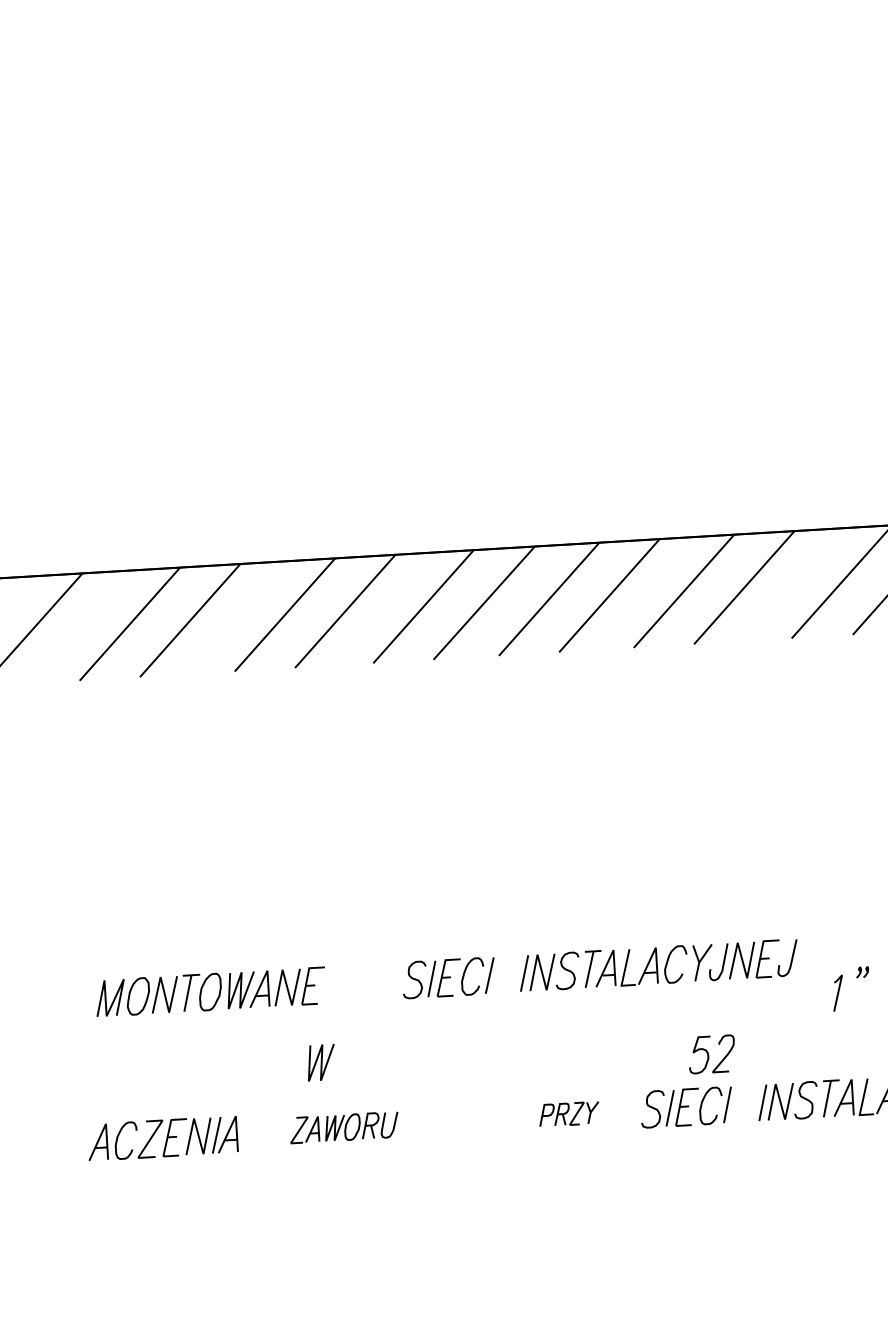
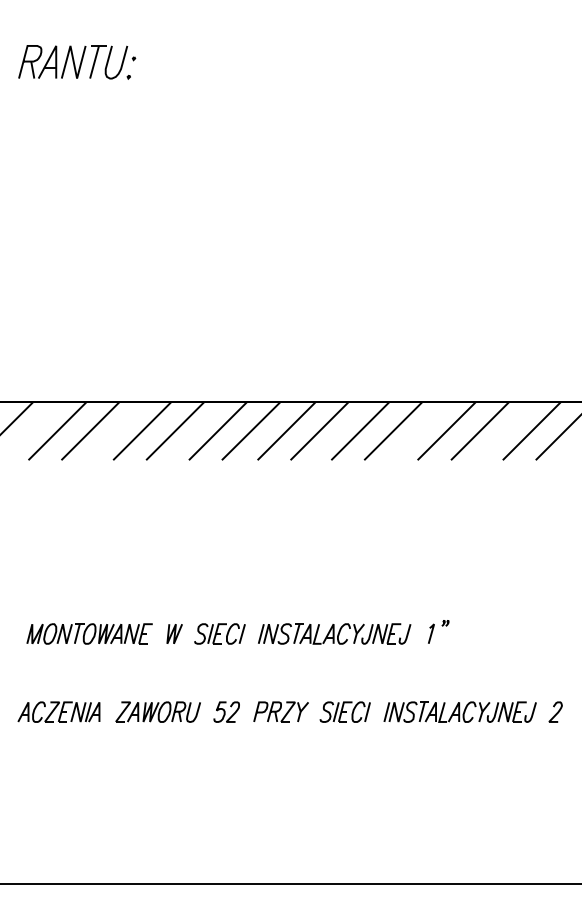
part: (850, 988) -> (438, 631), moved
part: (711, 1053) -> (226, 711), moved
line: (320, 1061) -> (174, 633), moved
part: (568, 1113) -> (280, 711), size x1.67
part: (343, 1126) -> (157, 711), size x1.43

